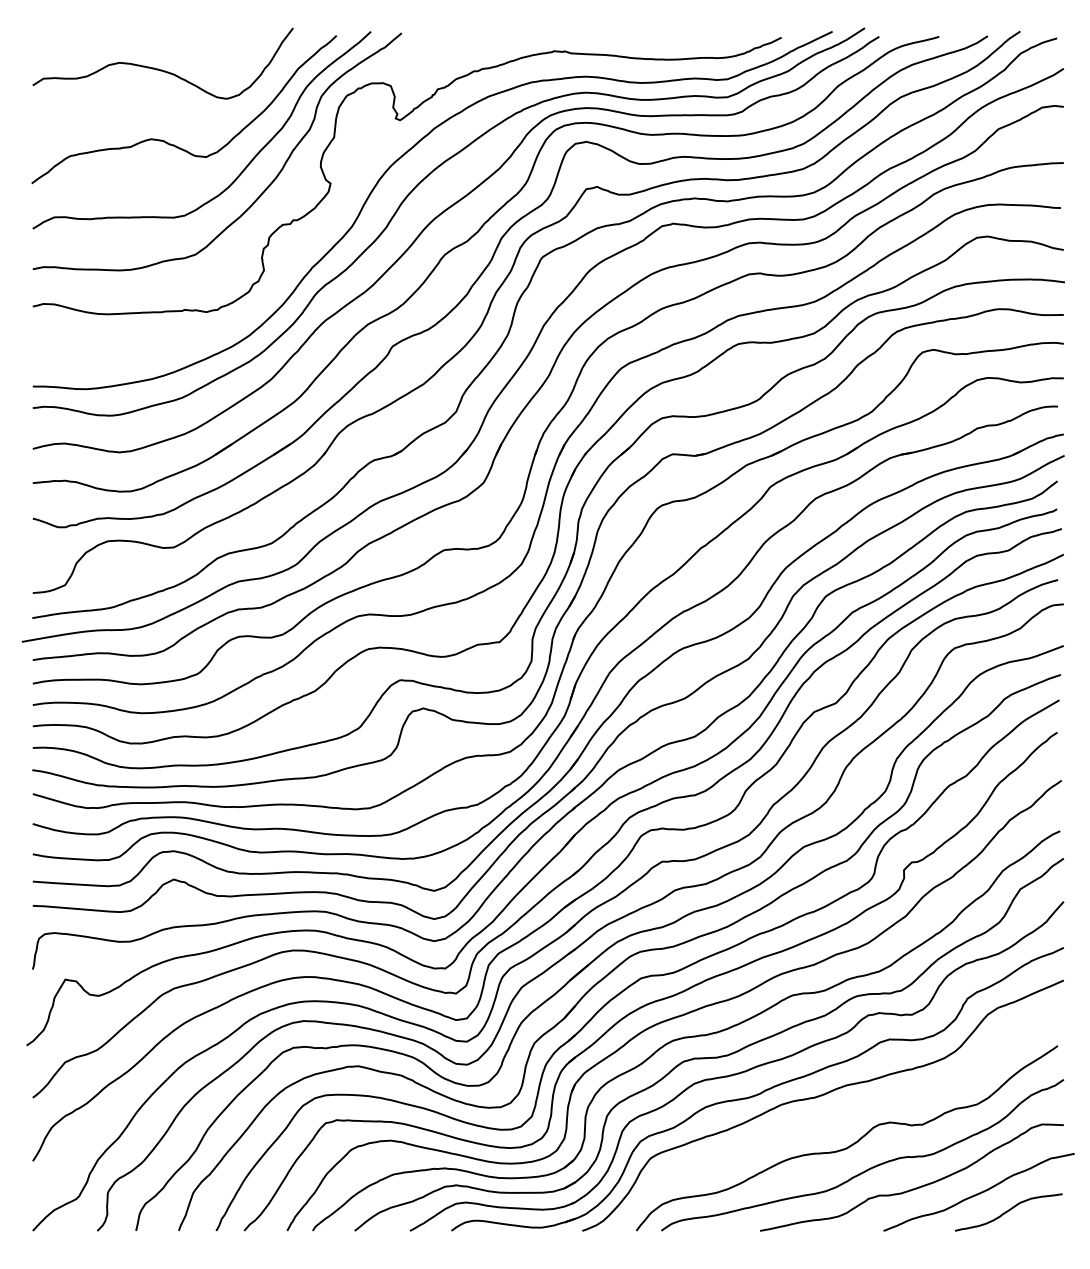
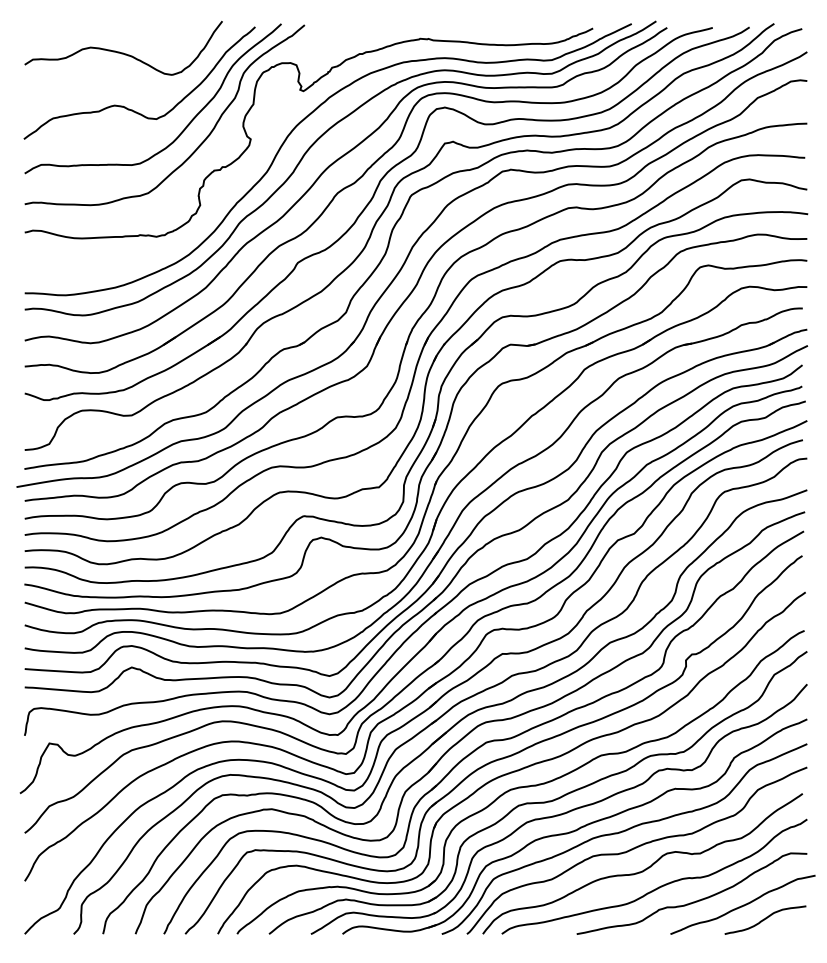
curve: (837, 1118) -> (635, 848), added

